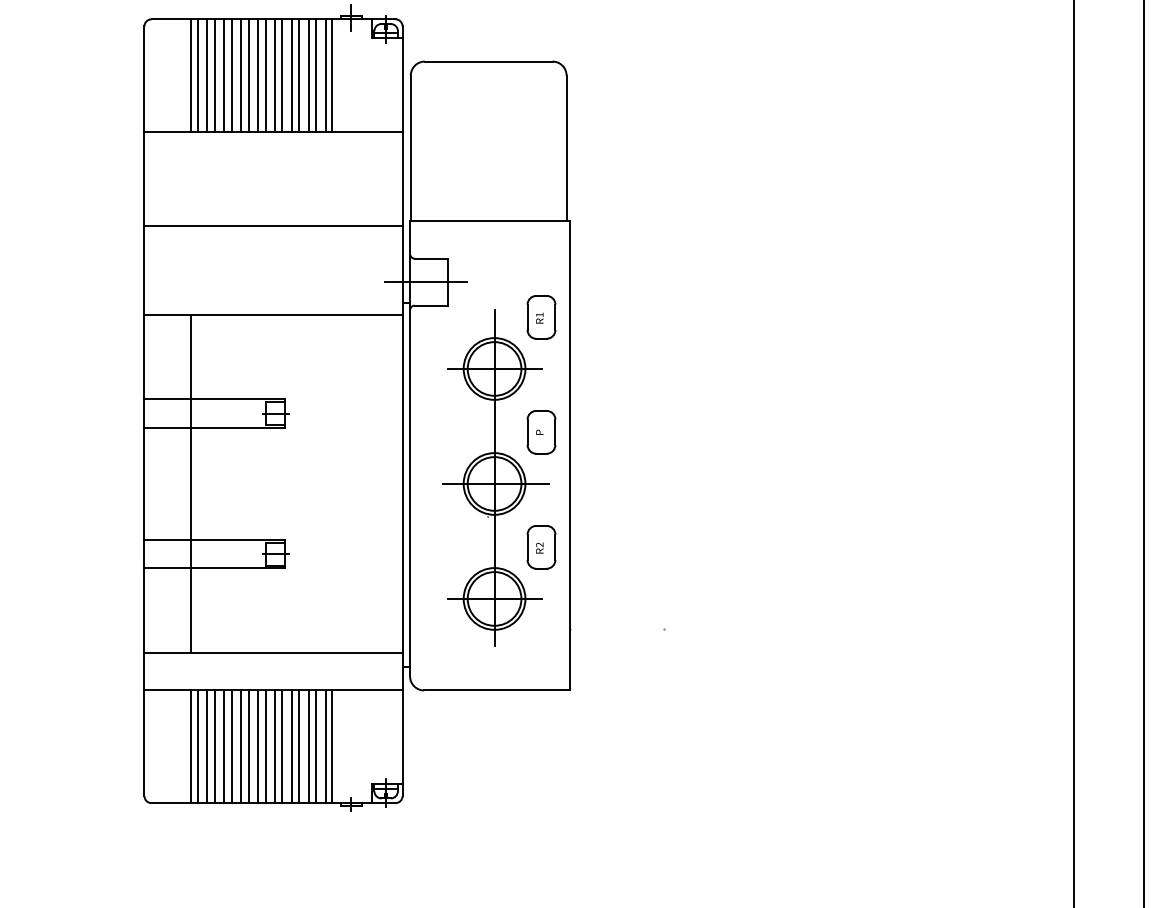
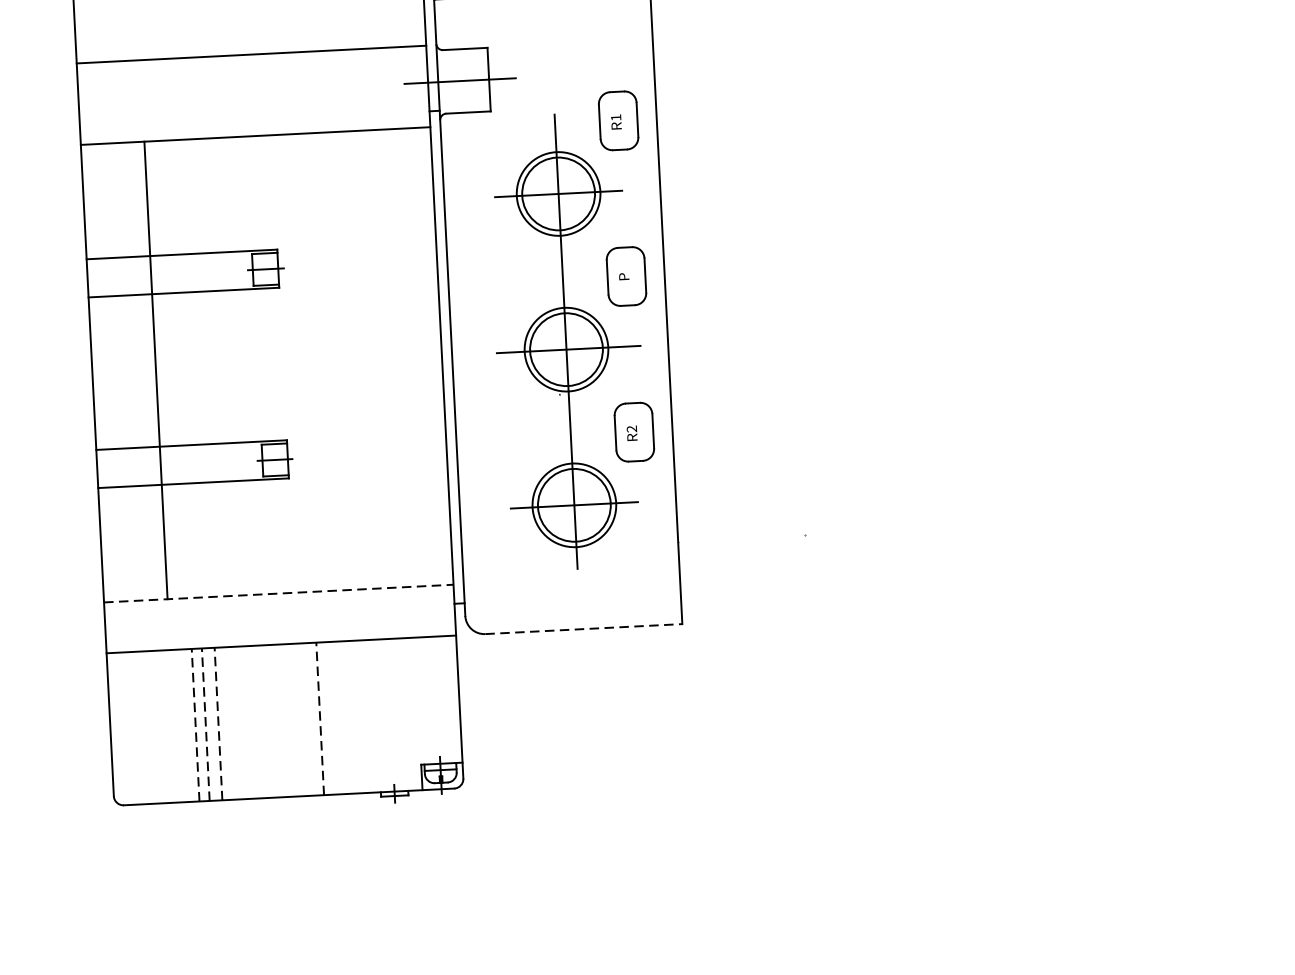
line: (273, 225) -> (251, 54), moved
line: (274, 652) -> (280, 592), solid -> dashed
line: (496, 690) -> (583, 629), solid -> dashed
line: (191, 746) -> (174, 725), removed
line: (197, 746) -> (182, 725), removed
line: (207, 746) -> (195, 724), solid -> dashed
line: (214, 746) -> (205, 724), solid -> dashed
line: (224, 746) -> (218, 723), solid -> dashed
line: (231, 746) -> (228, 723), removed
line: (241, 746) -> (241, 722), removed
line: (248, 746) -> (251, 721), removed
line: (258, 746) -> (264, 721), removed
line: (265, 746) -> (274, 720), removed
line: (274, 746) -> (286, 720), removed
line: (282, 746) -> (297, 719), removed
line: (291, 746) -> (309, 719), removed
line: (299, 746) -> (320, 718), solid -> dashed
line: (308, 746) -> (332, 717), removed
line: (316, 746) -> (343, 717), removed
line: (325, 746) -> (355, 716), removed
line: (332, 746) -> (365, 716), removed

